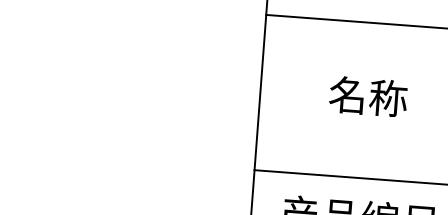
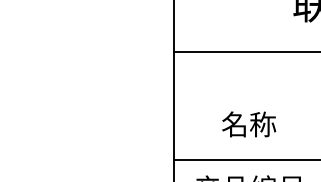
text: (368, 96) -> (249, 124), moved

